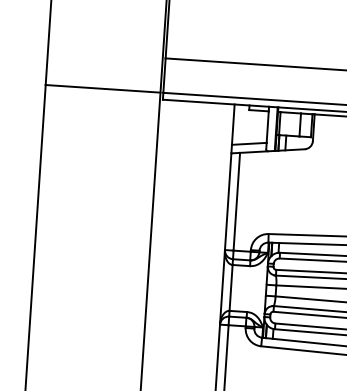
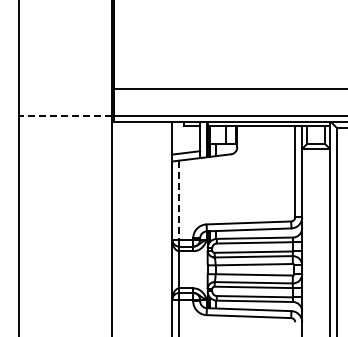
line: (102, 88) -> (65, 116), solid -> dashed
line: (237, 202) -> (179, 200), solid -> dashed

